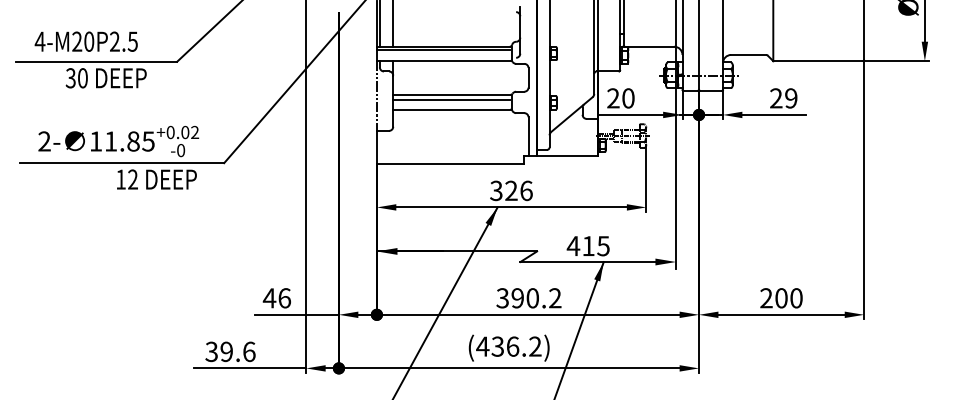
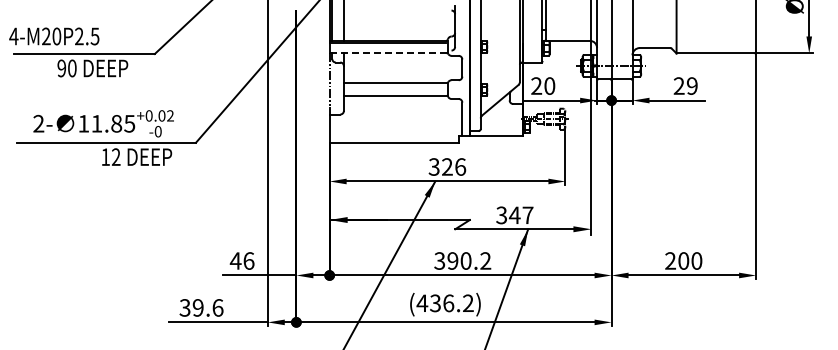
text: (86, 41) -> (54, 36), moved
line: (444, 61) -> (388, 53), solid -> dashed
text: (70, 78) -> (61, 68), 30 -> 90
line: (451, 100) -> (394, 87), removed
text: (588, 246) -> (514, 215), 415 -> 347

